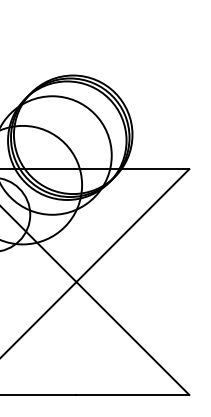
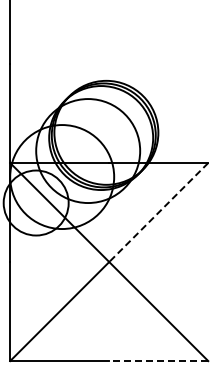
line: (132, 225) -> (158, 212), solid -> dashed
line: (132, 395) -> (158, 361), solid -> dashed

